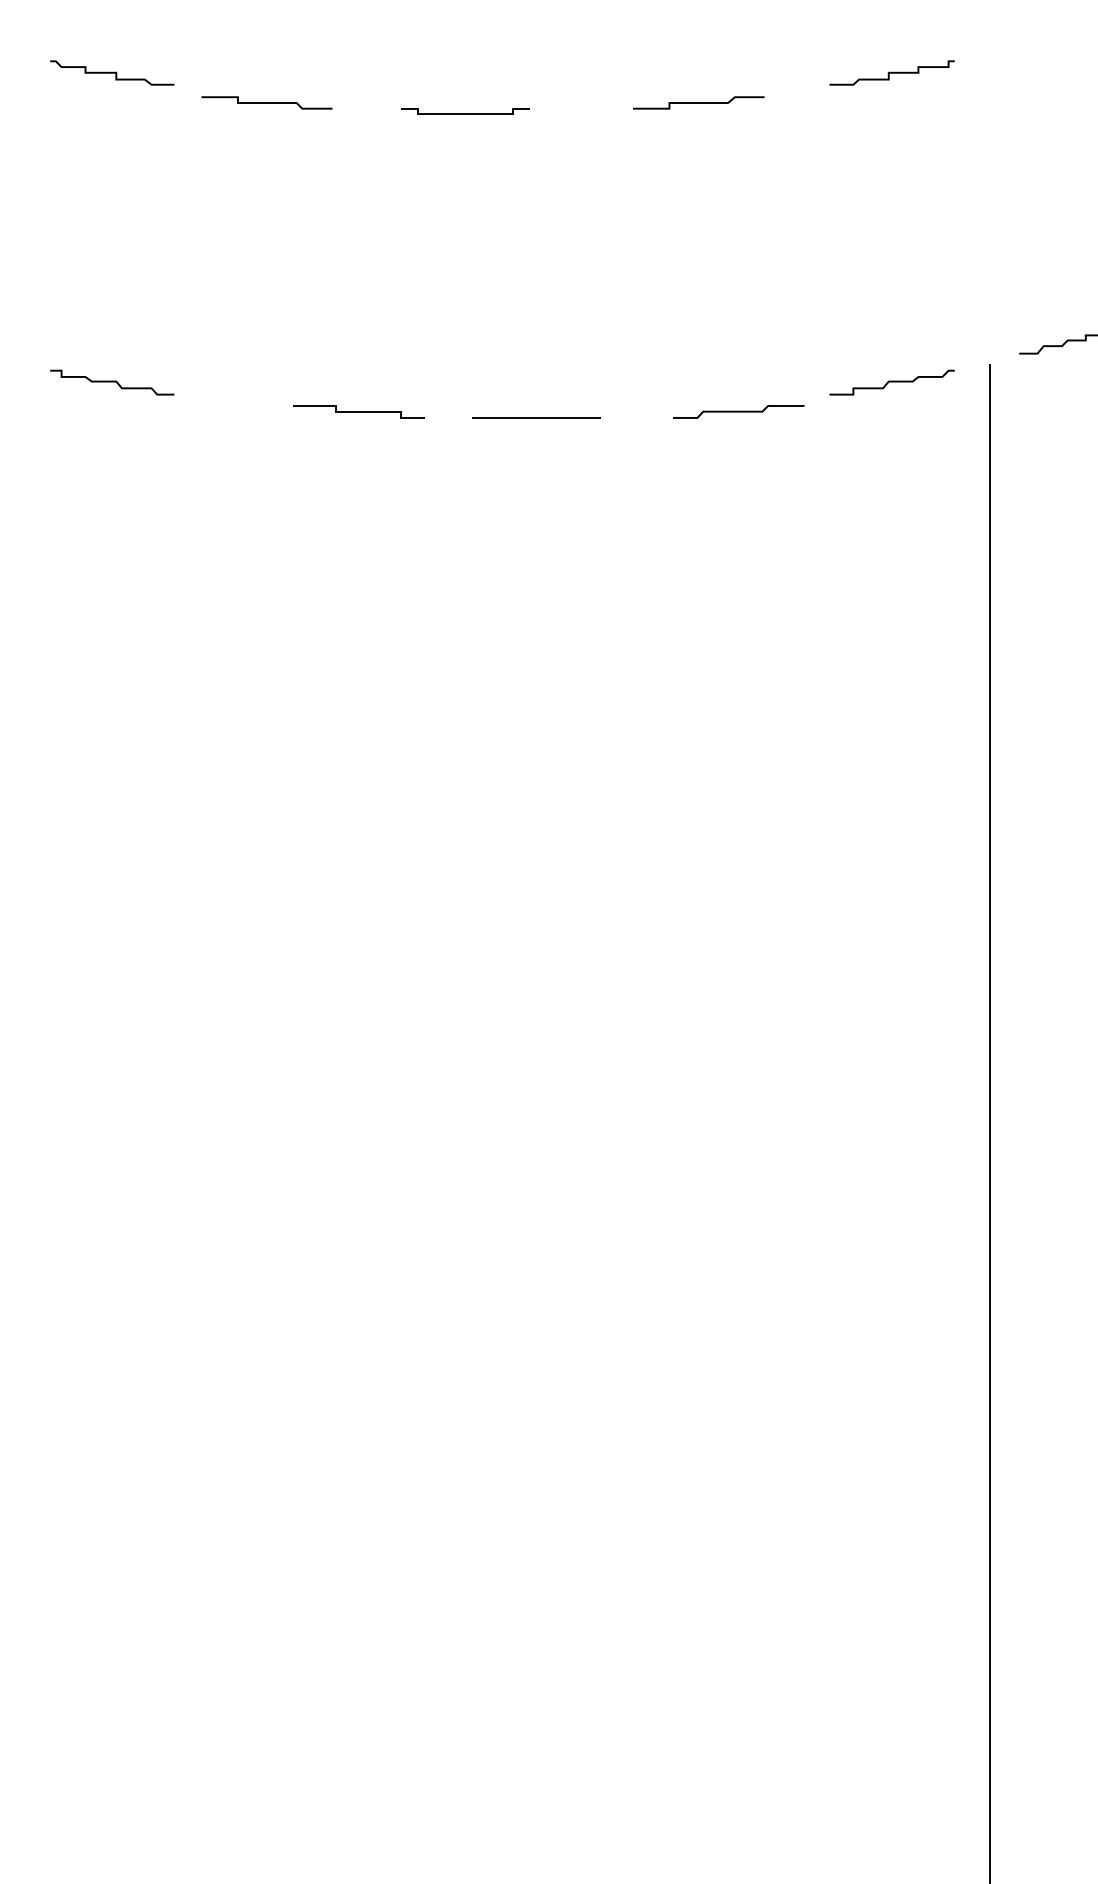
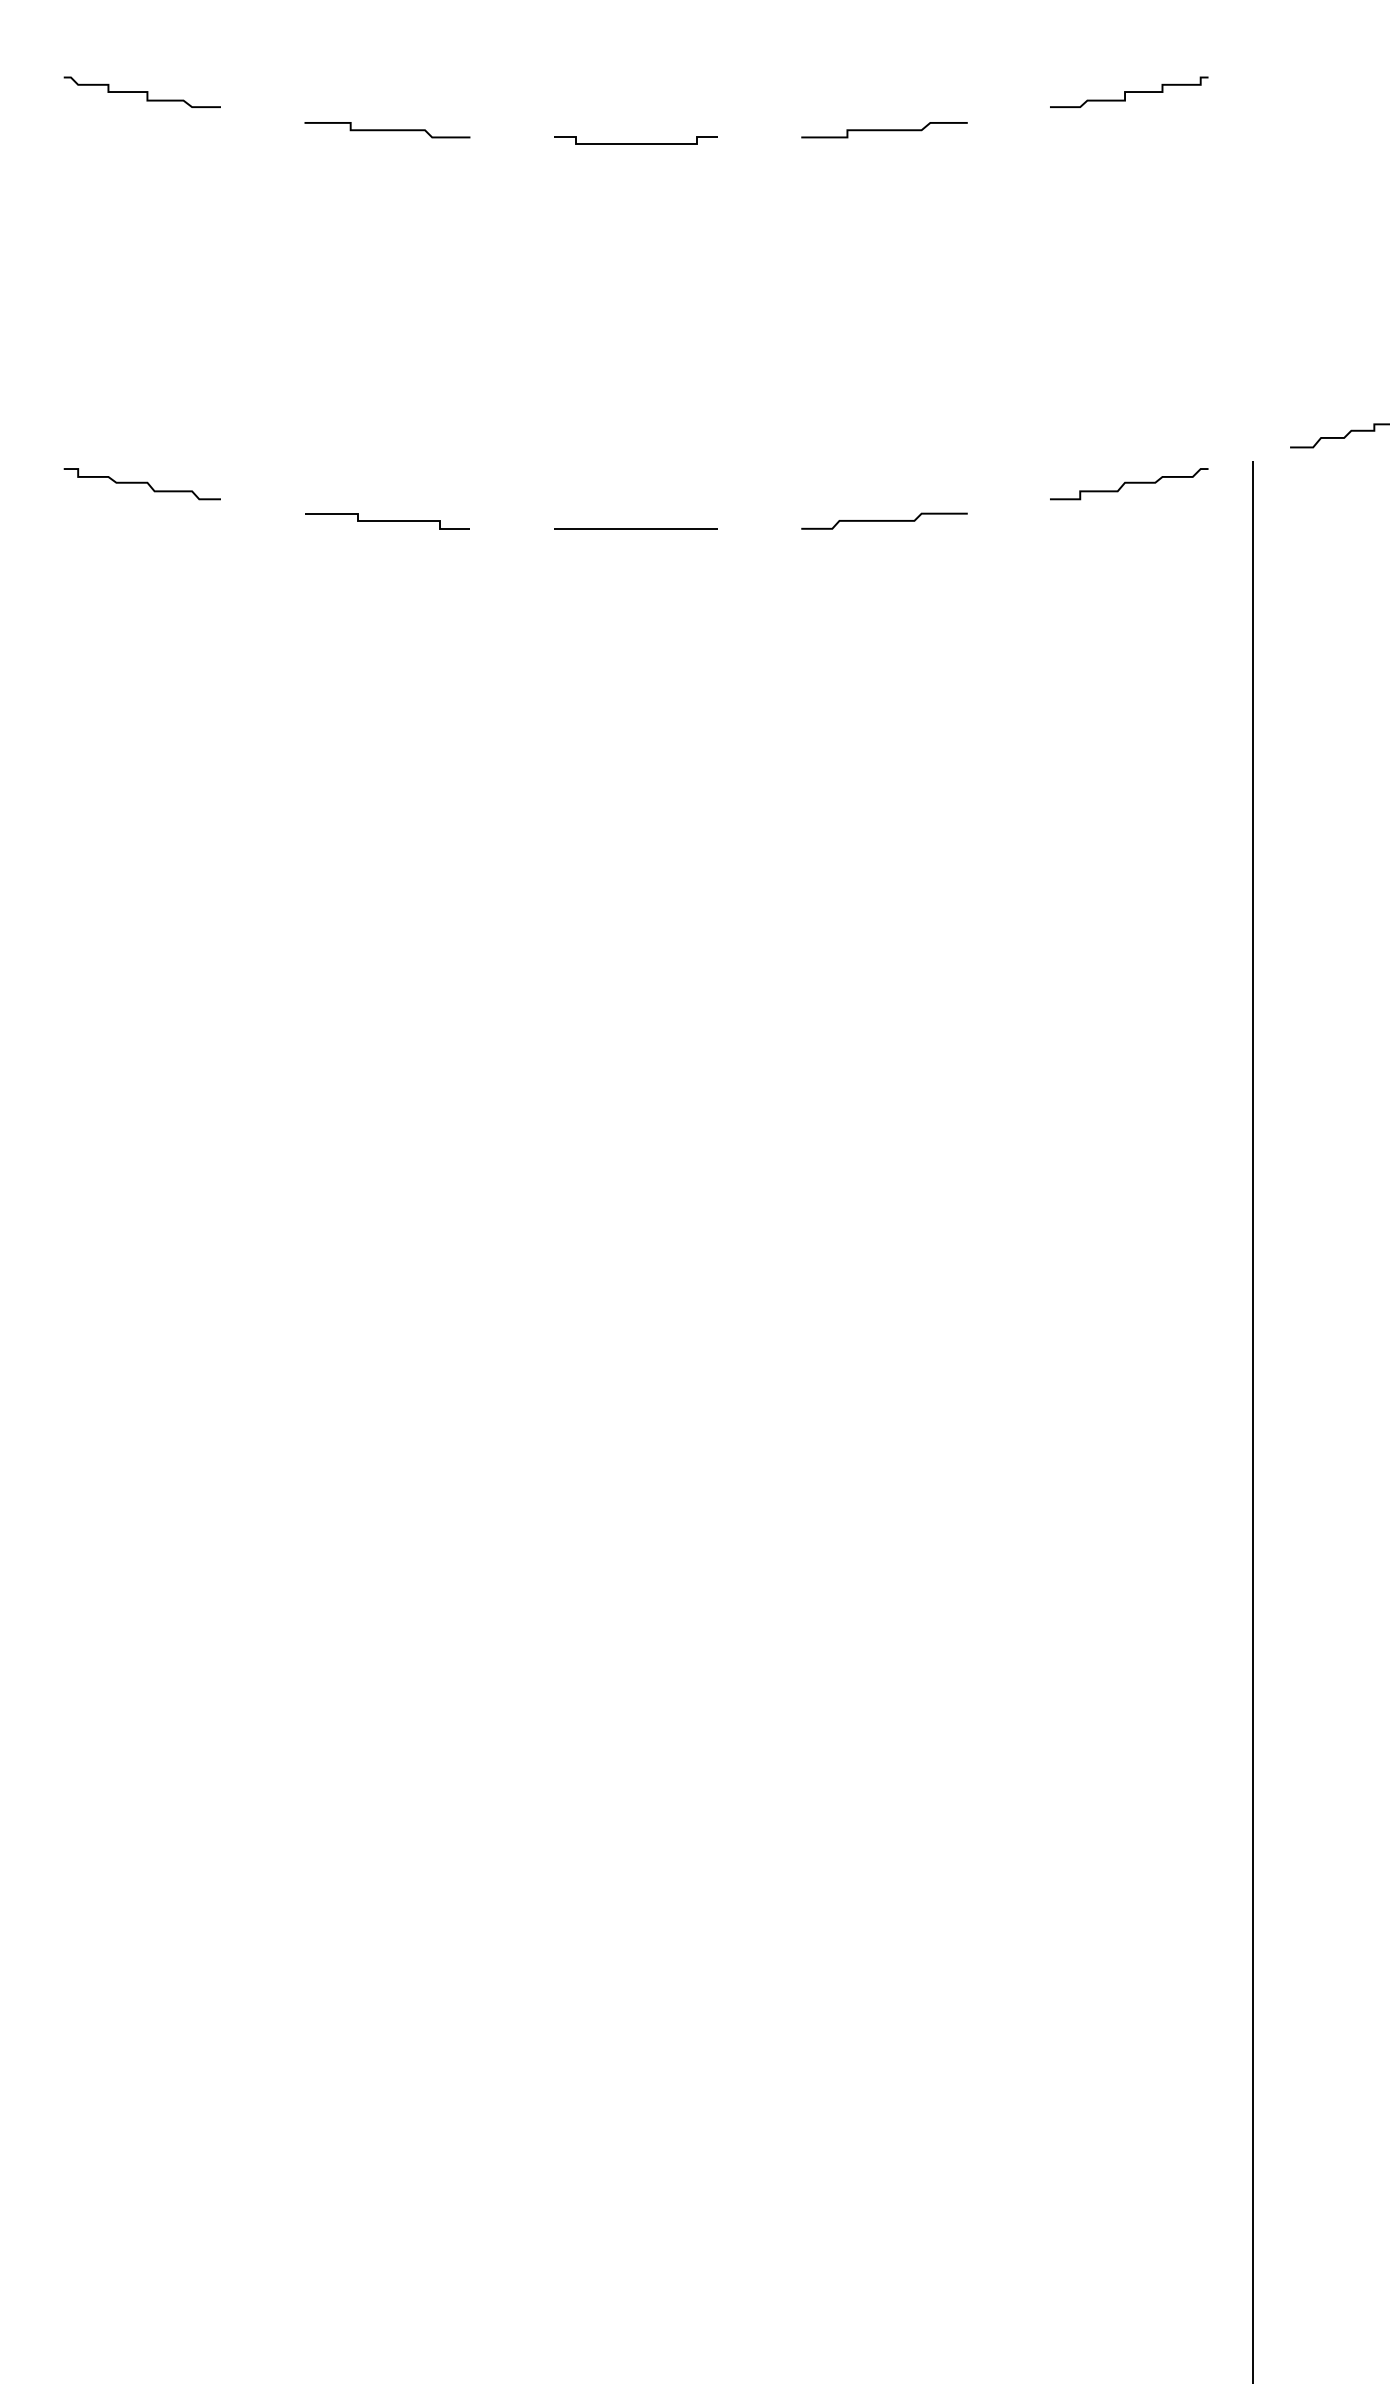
curve: (266, 102) -> (386, 129), moved
curve: (465, 113) -> (636, 143), moved
curve: (358, 411) -> (386, 520), moved
curve: (738, 411) -> (884, 520), moved
line: (536, 417) -> (636, 528), moved

